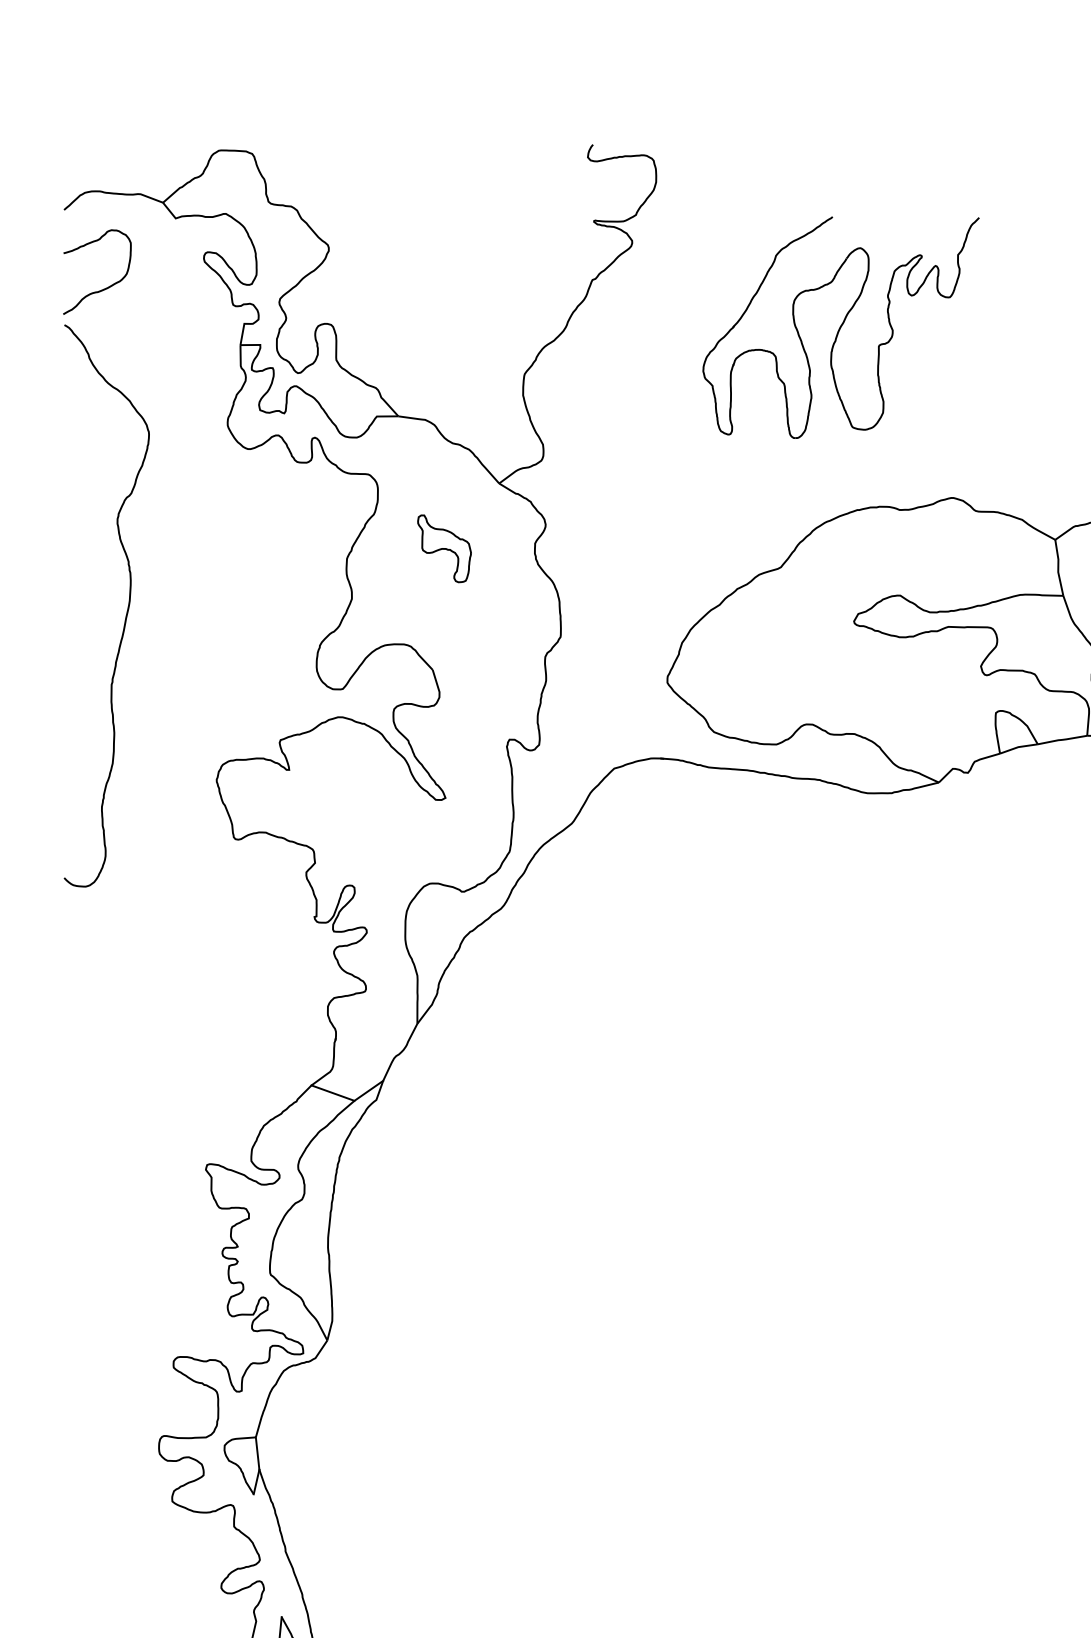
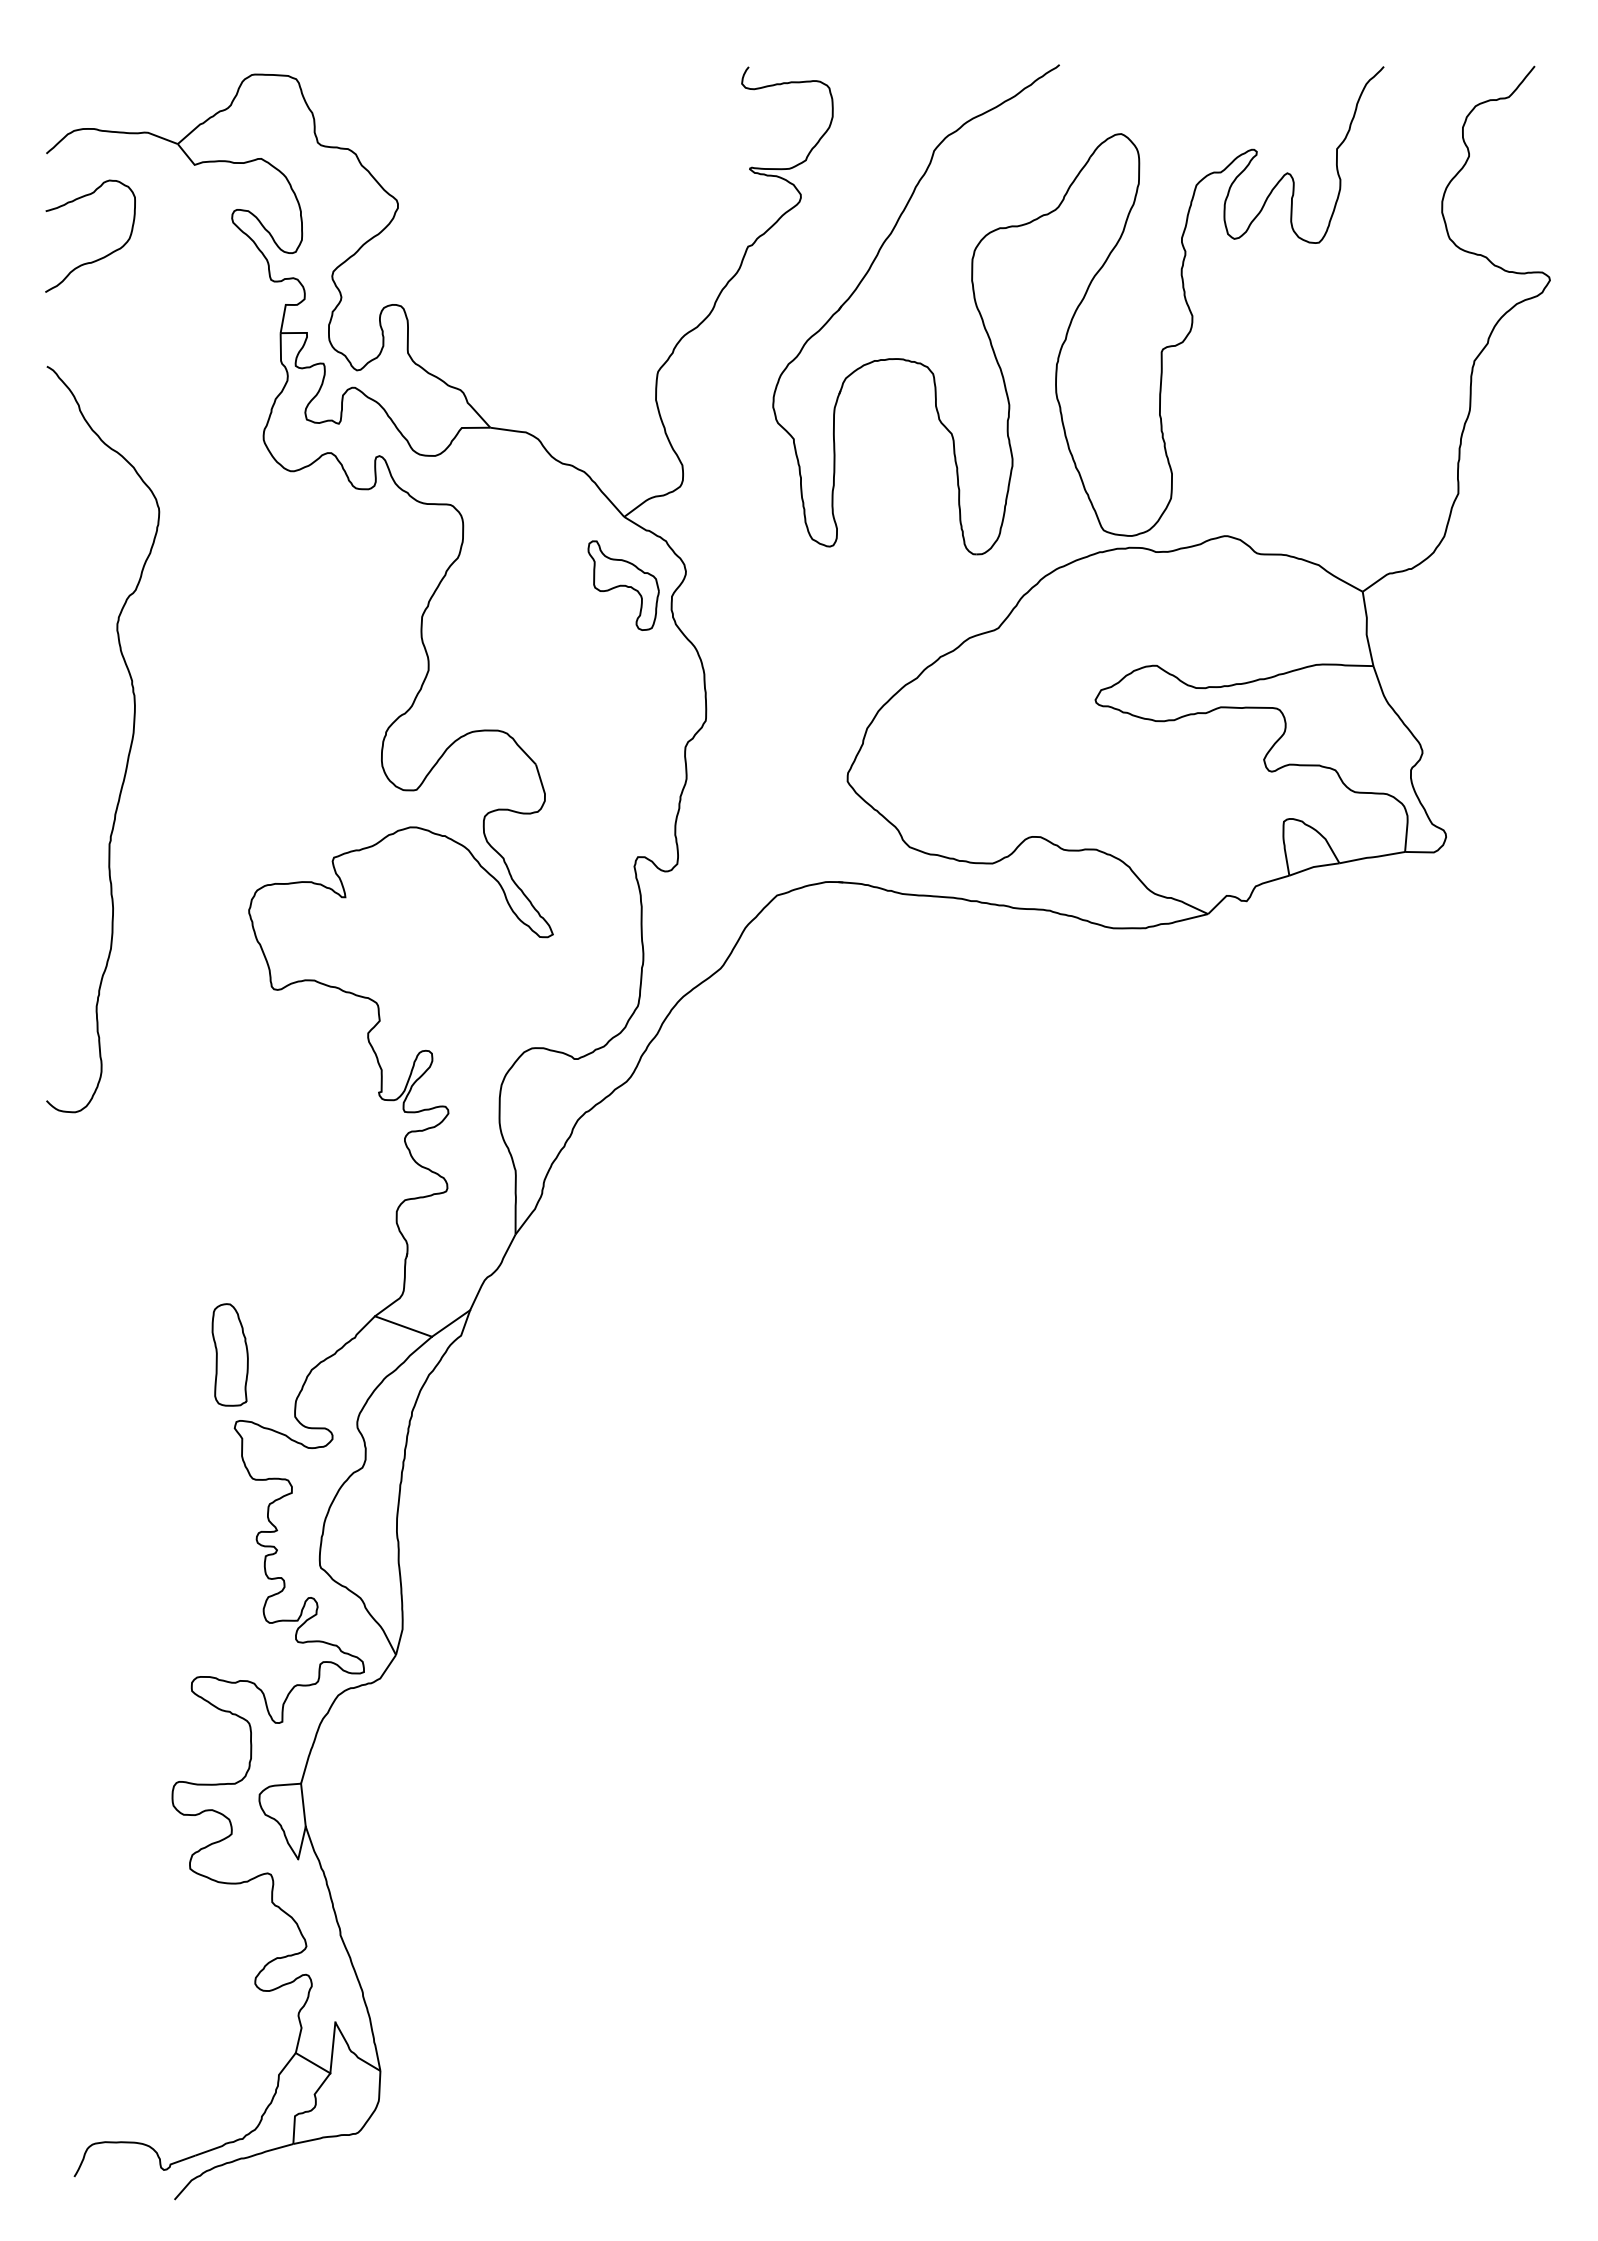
part: (841, 327) -> (1078, 309), size x1.67
part: (444, 548) -> (623, 585), moved
curve: (126, 611) -> (129, 747), moved
part: (201, 1114) -> (229, 1354), added

